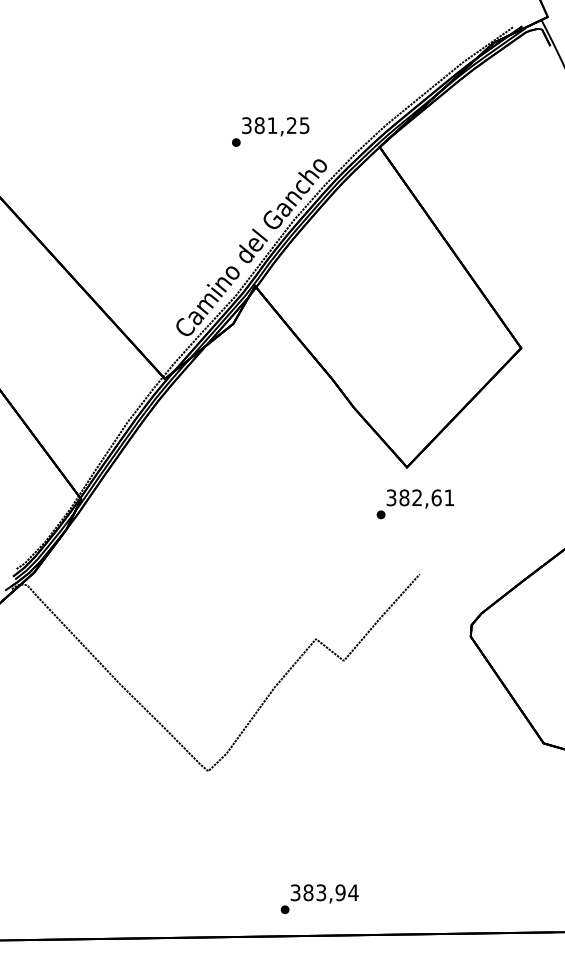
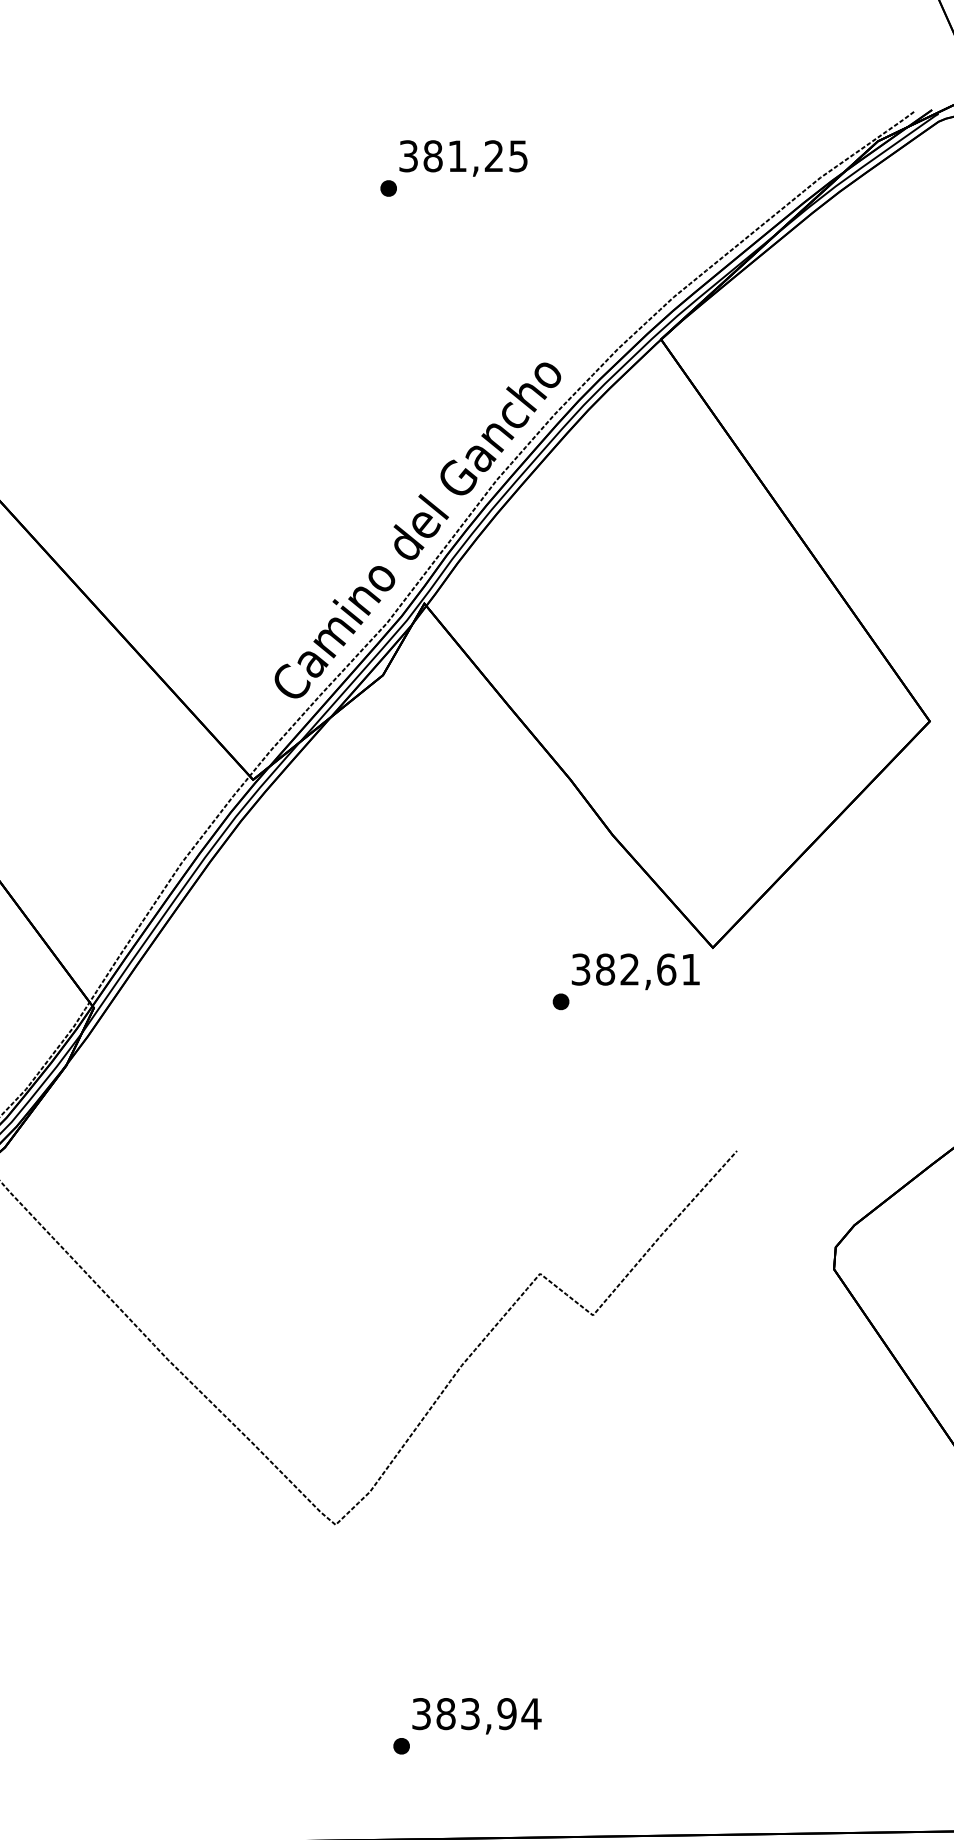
text: (270, 131) -> (453, 167), moved
text: (414, 504) -> (624, 982), moved
text: (319, 899) -> (466, 1726), moved

